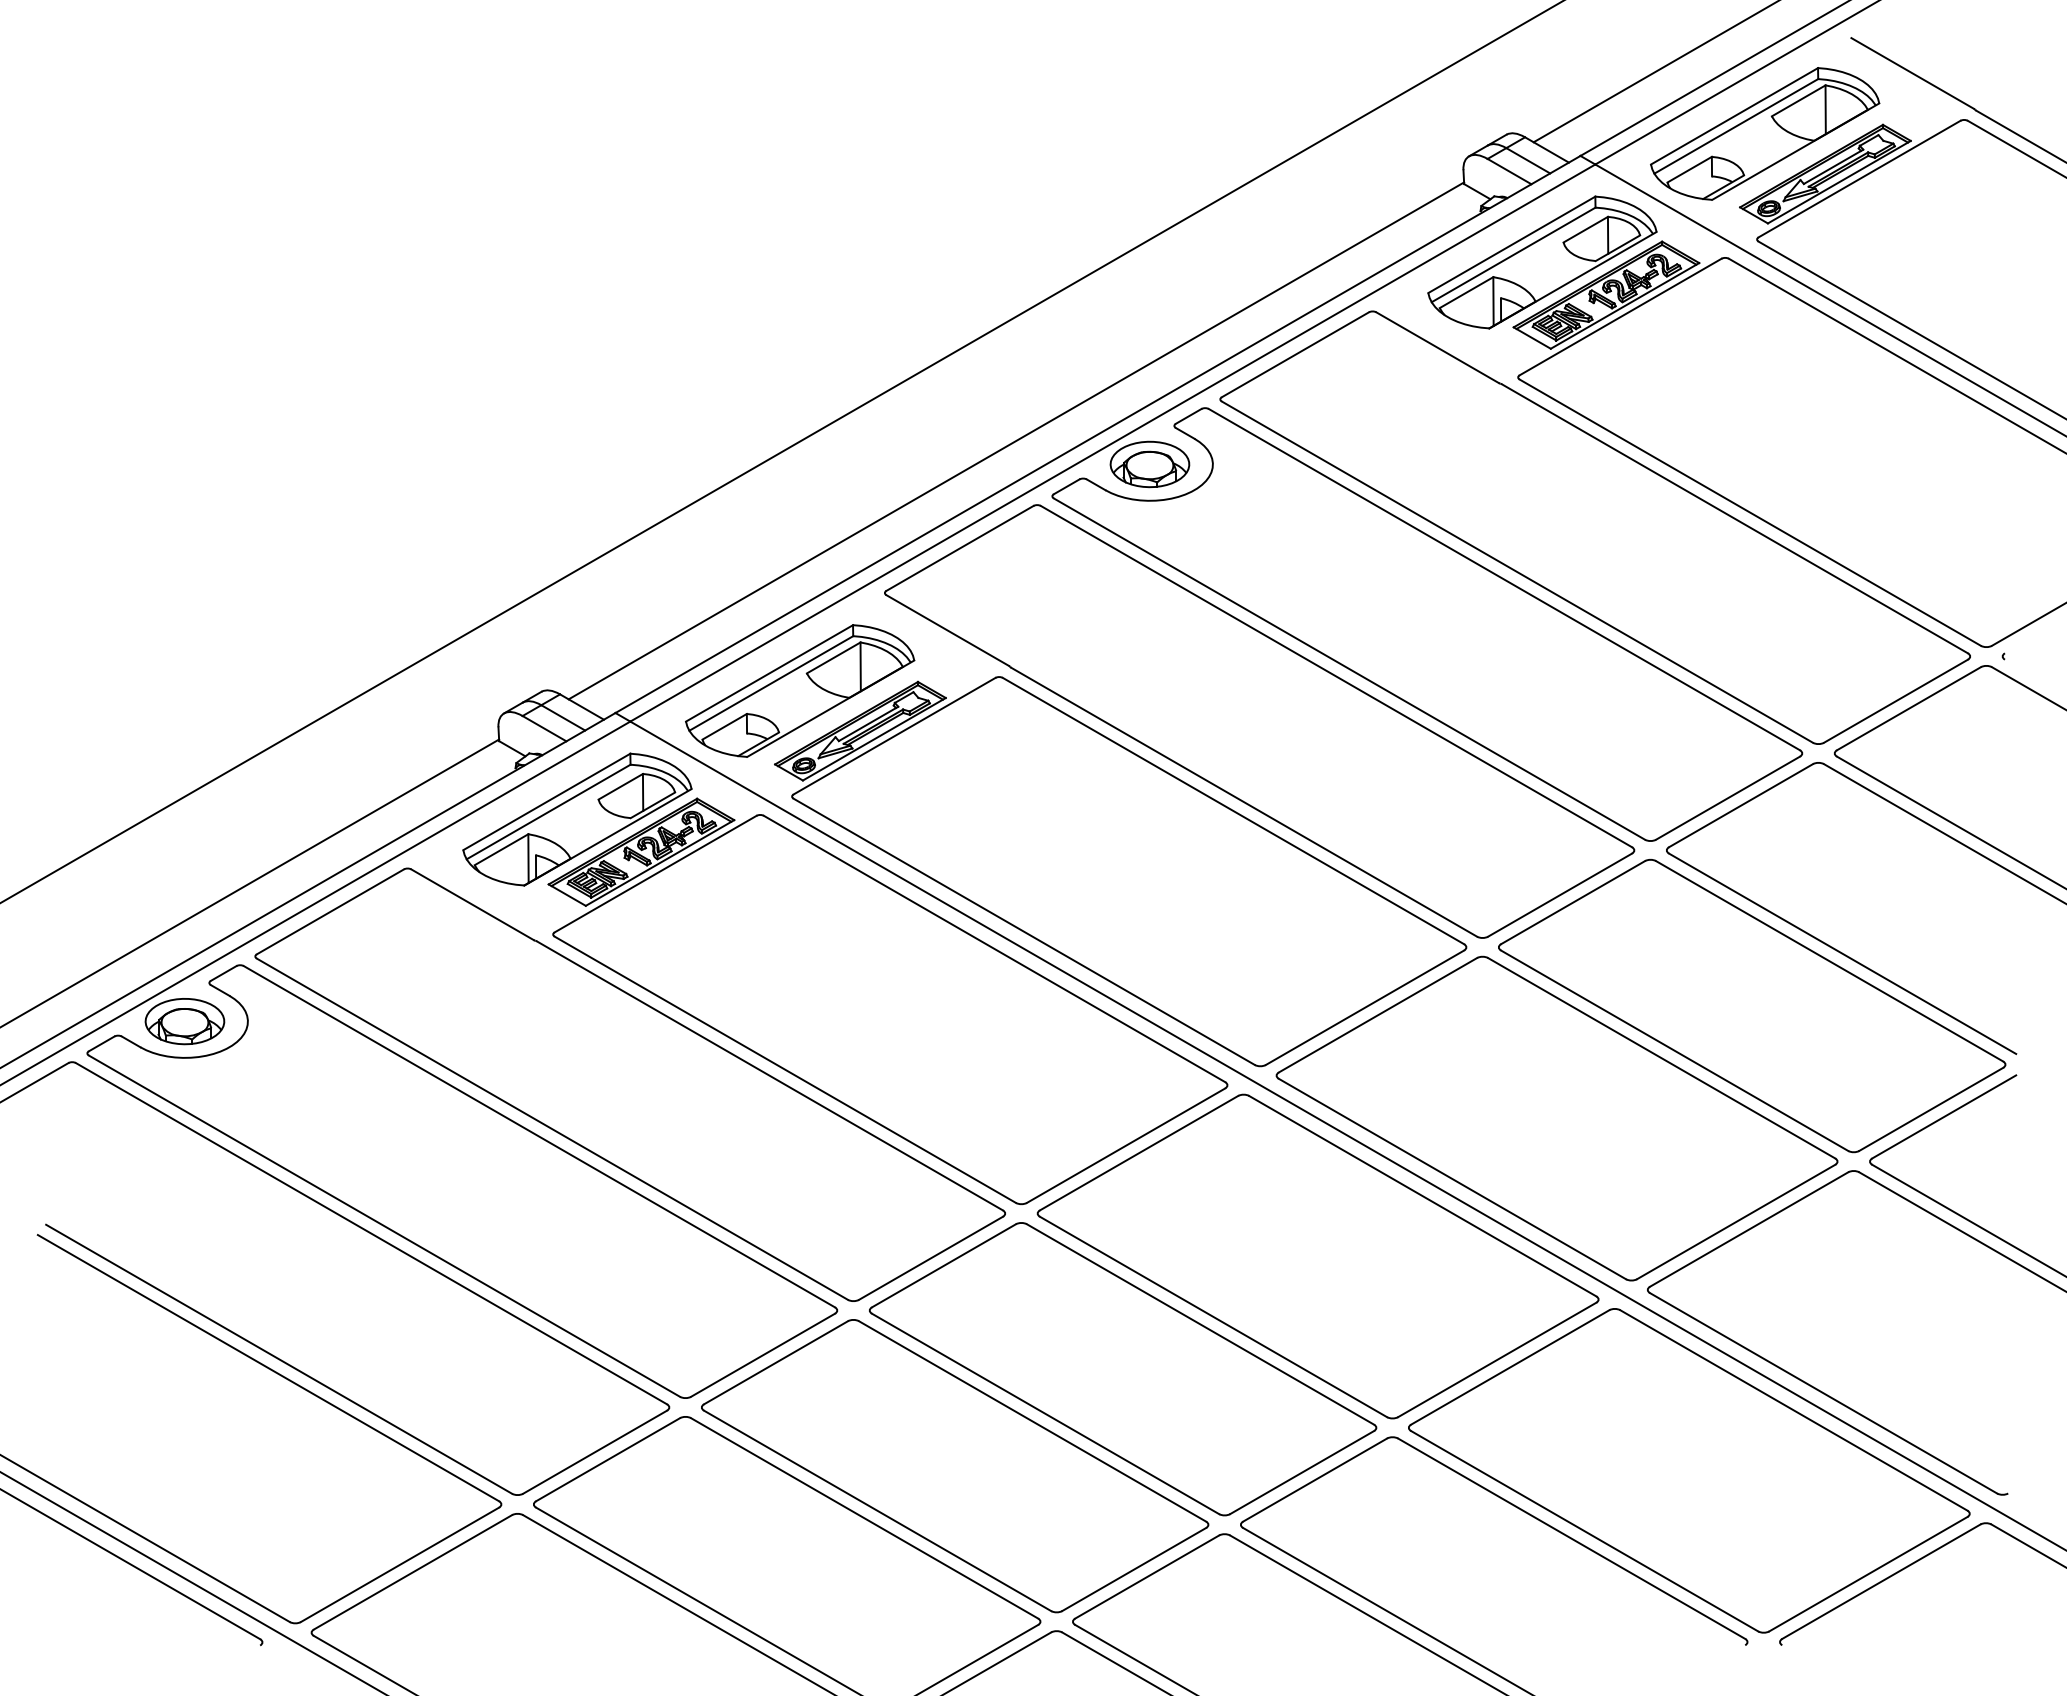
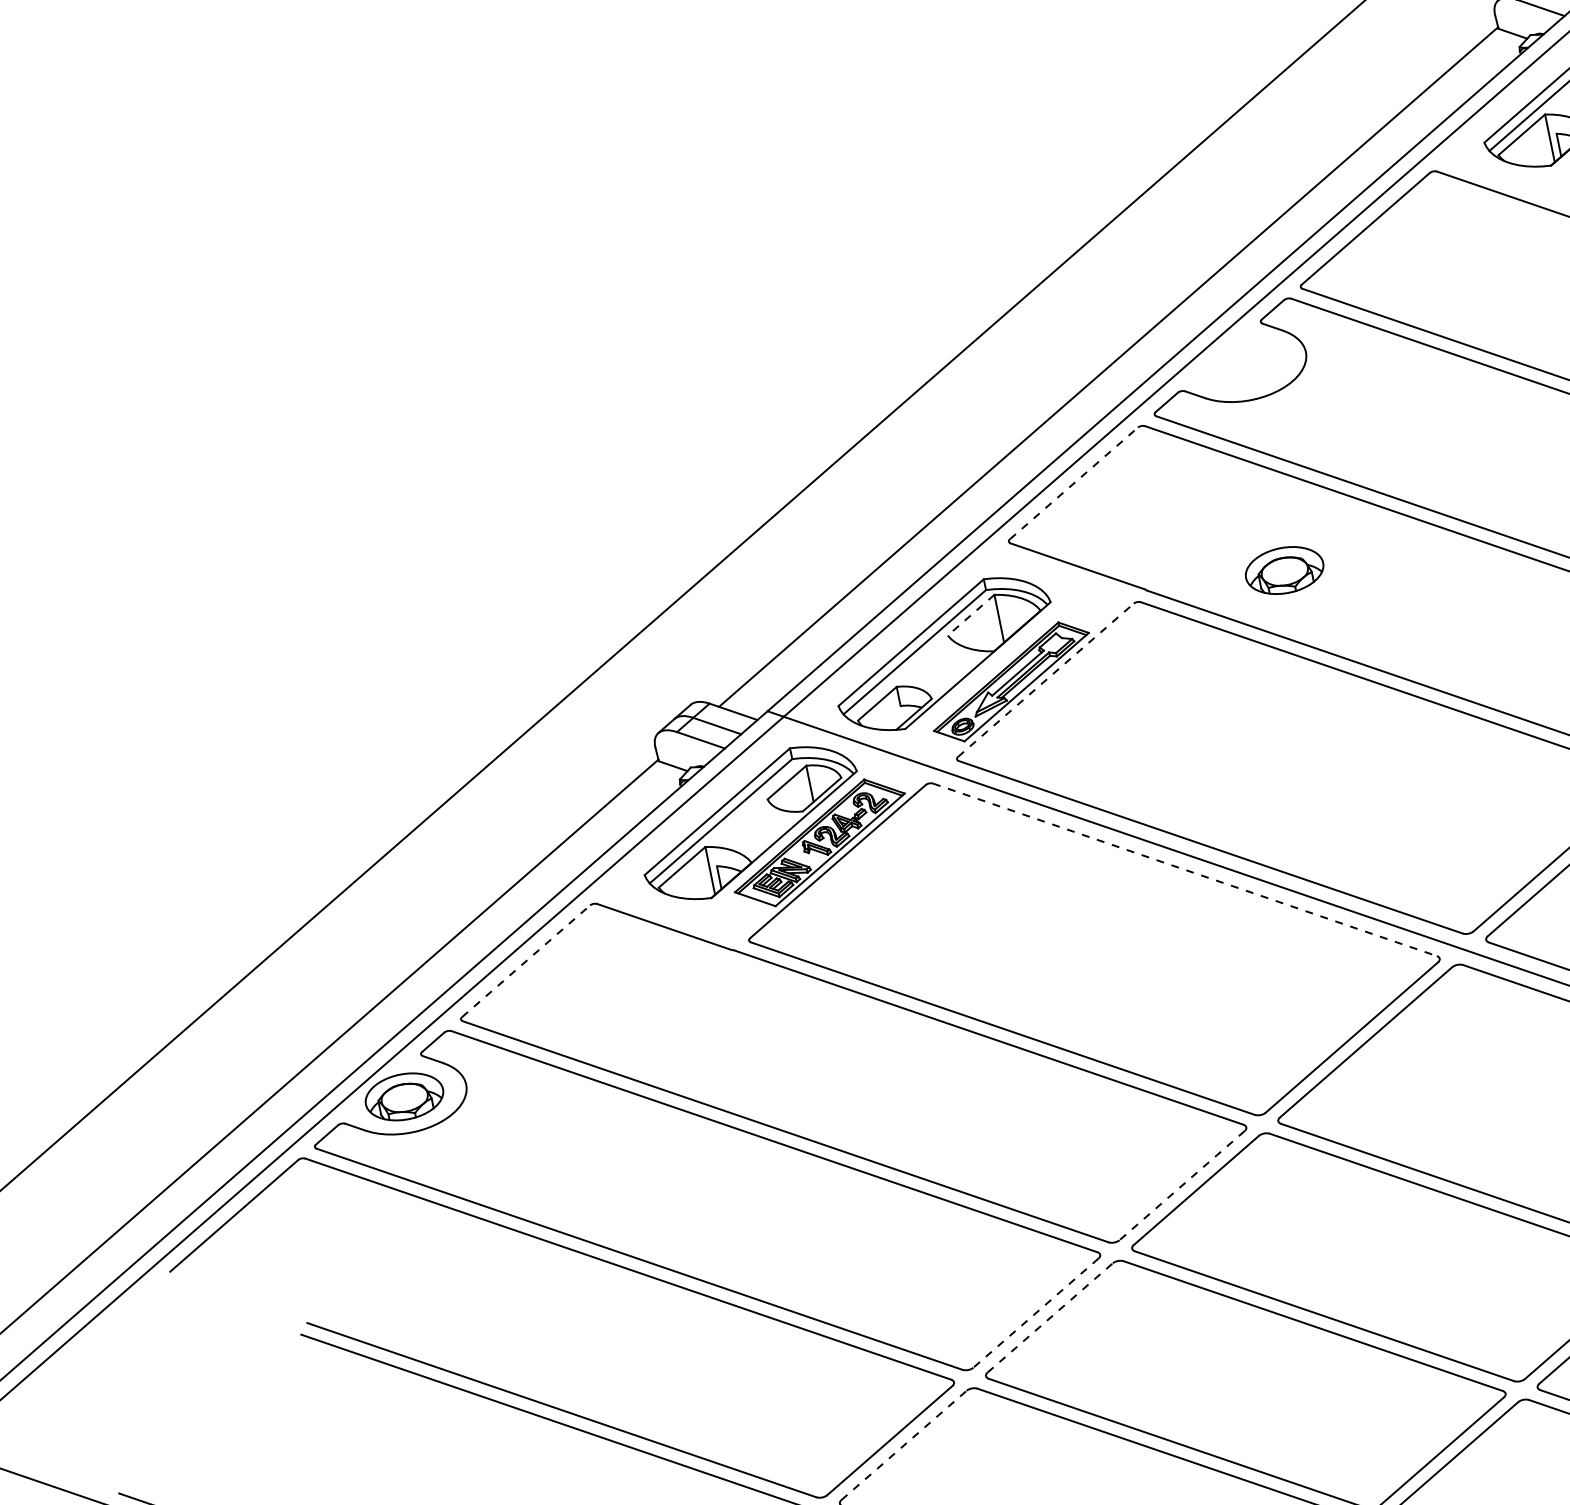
part: (1149, 464) -> (1284, 570), moved
line: (959, 548) -> (1073, 483), solid -> dashed
line: (833, 657) -> (970, 614), solid -> dashed
line: (894, 736) -> (1045, 680), solid -> dashed
line: (330, 911) -> (526, 960), solid -> dashed
line: (994, 949) -> (1185, 870), solid -> dashed
line: (930, 1258) -> (1181, 1185), solid -> dashed
line: (762, 1355) -> (1035, 1313), solid -> dashed
line: (776, 1362) -> (1050, 1317), solid -> dashed
line: (608, 1459) -> (904, 1445), solid -> dashed

